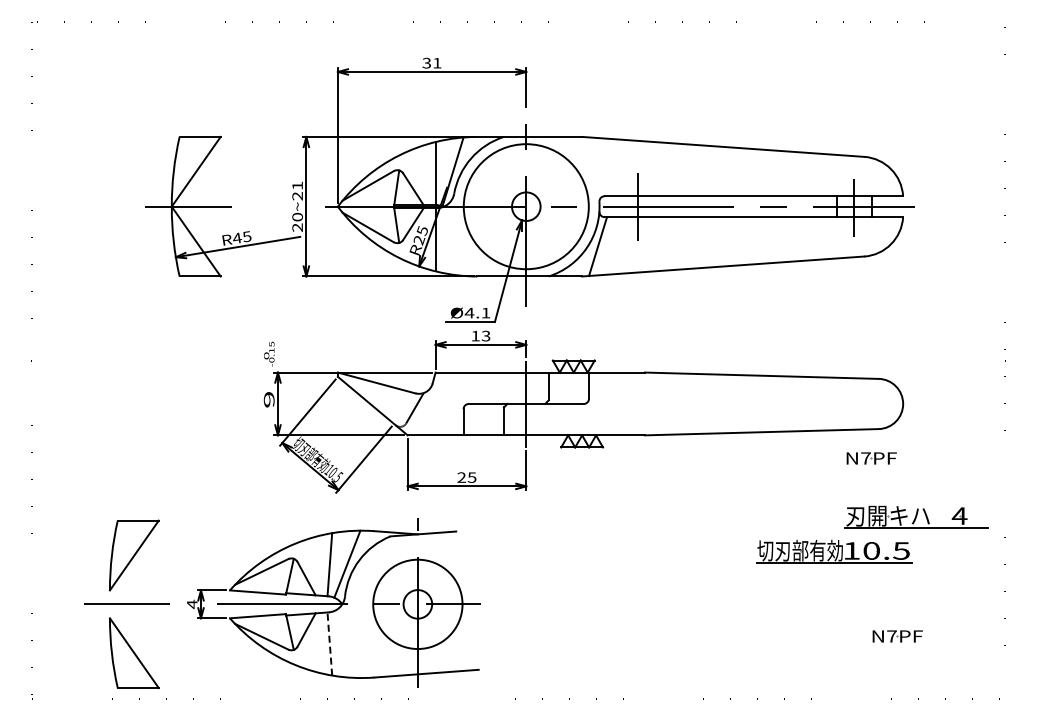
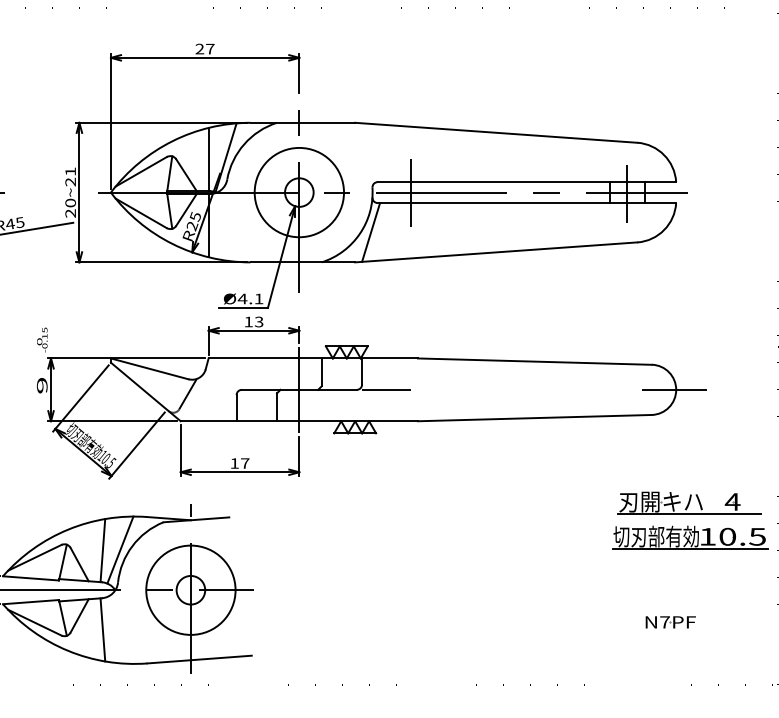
text: (431, 63) -> (204, 49), 31 -> 27
circle: (525, 206) -> (298, 192), size x0.71
line: (613, 403) -> (386, 389), added
line: (901, 403) -> (674, 389), added
part: (871, 458) -> (644, 444), removed
text: (466, 477) -> (239, 463), 25 -> 17
part: (834, 551) -> (690, 537), moved
line: (329, 644) -> (102, 630), dashed -> solid

